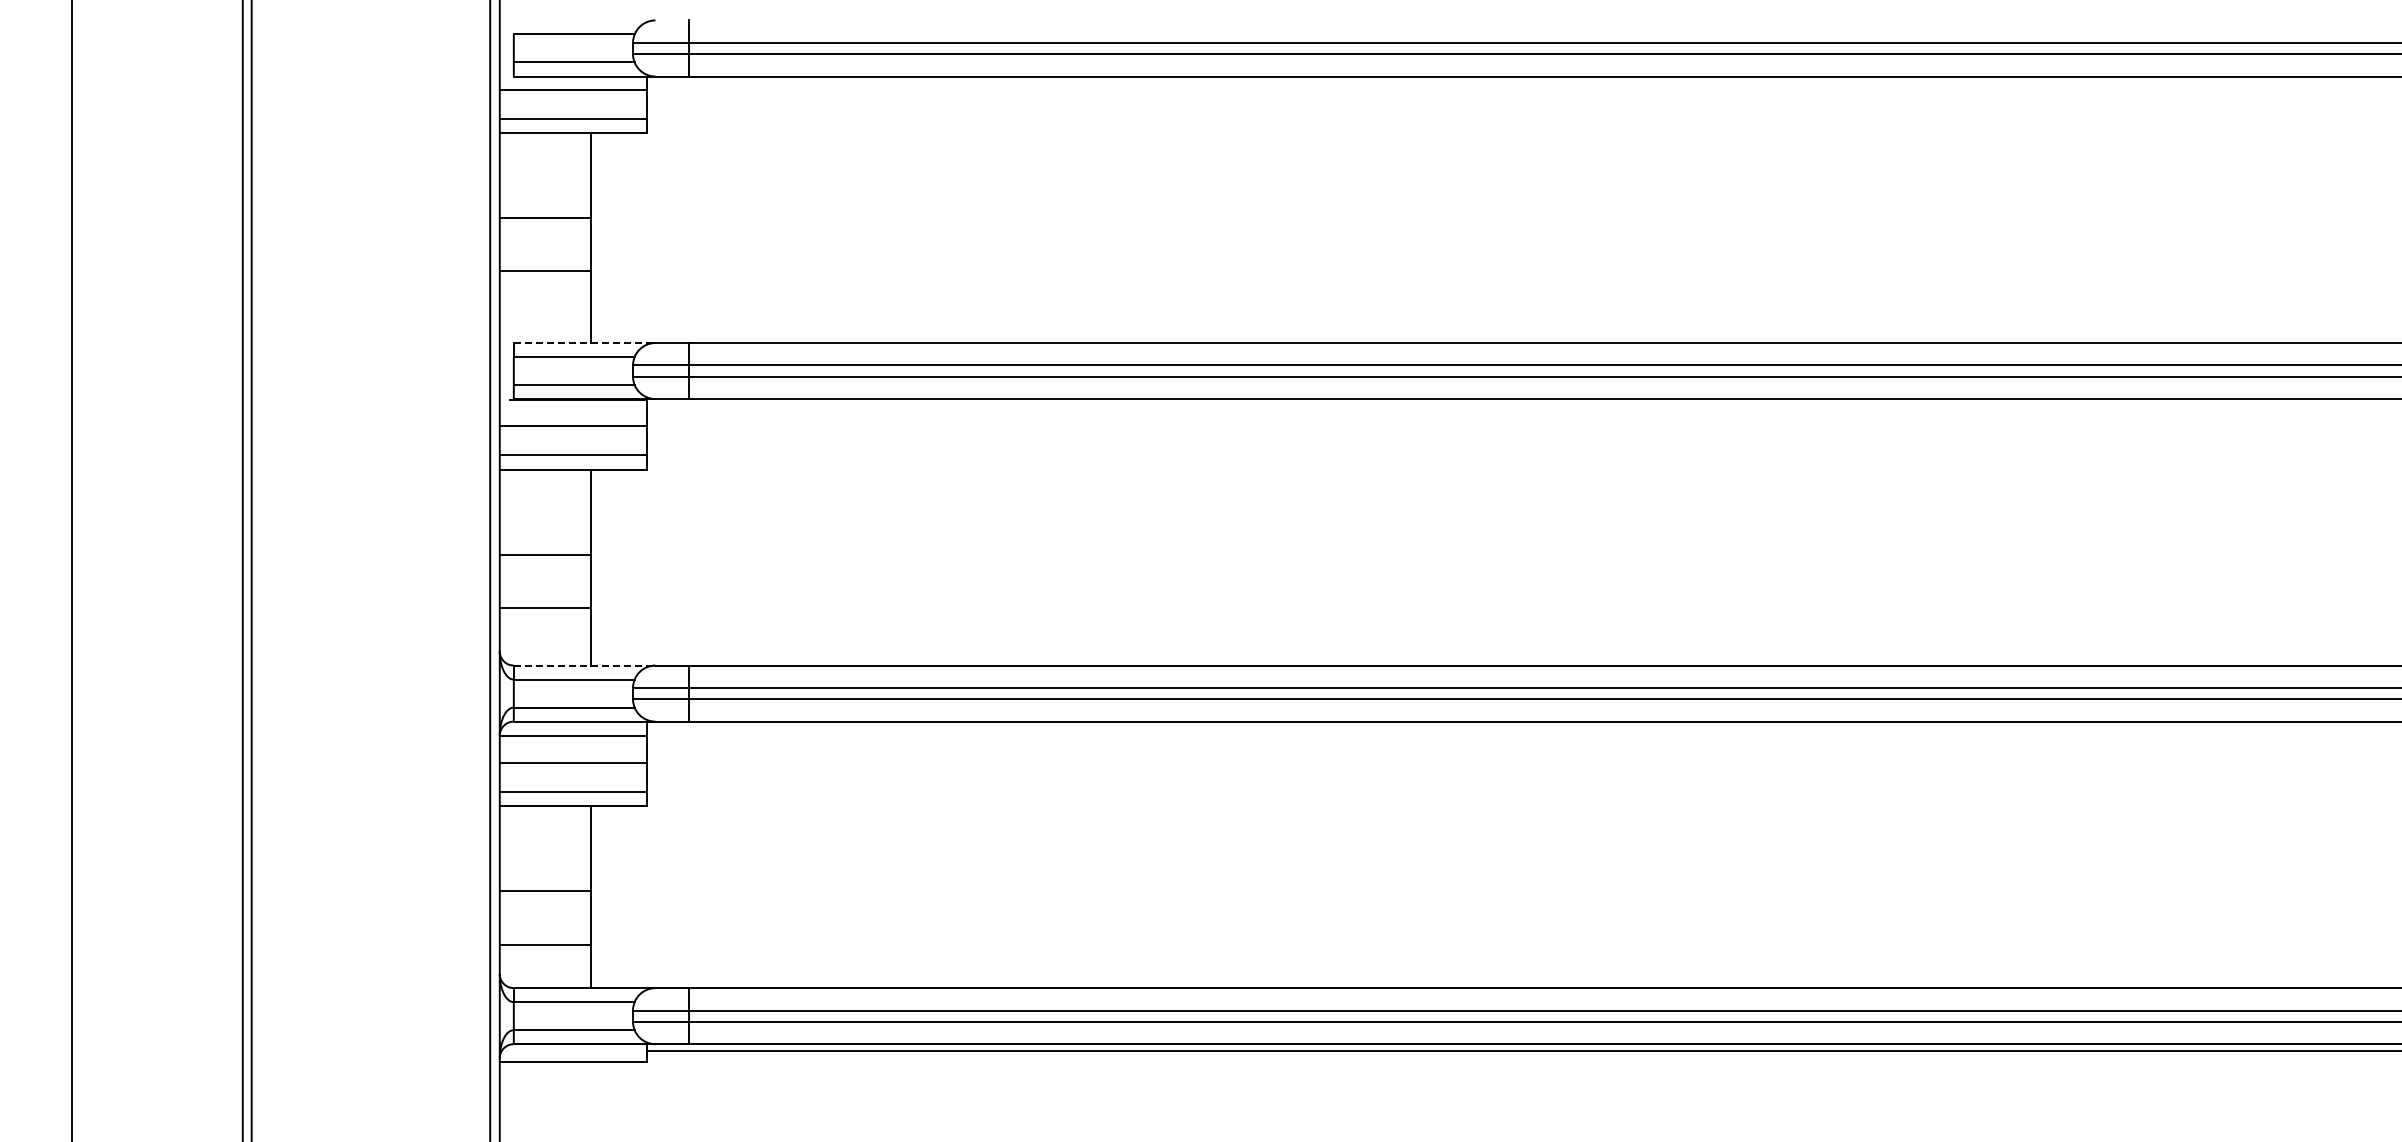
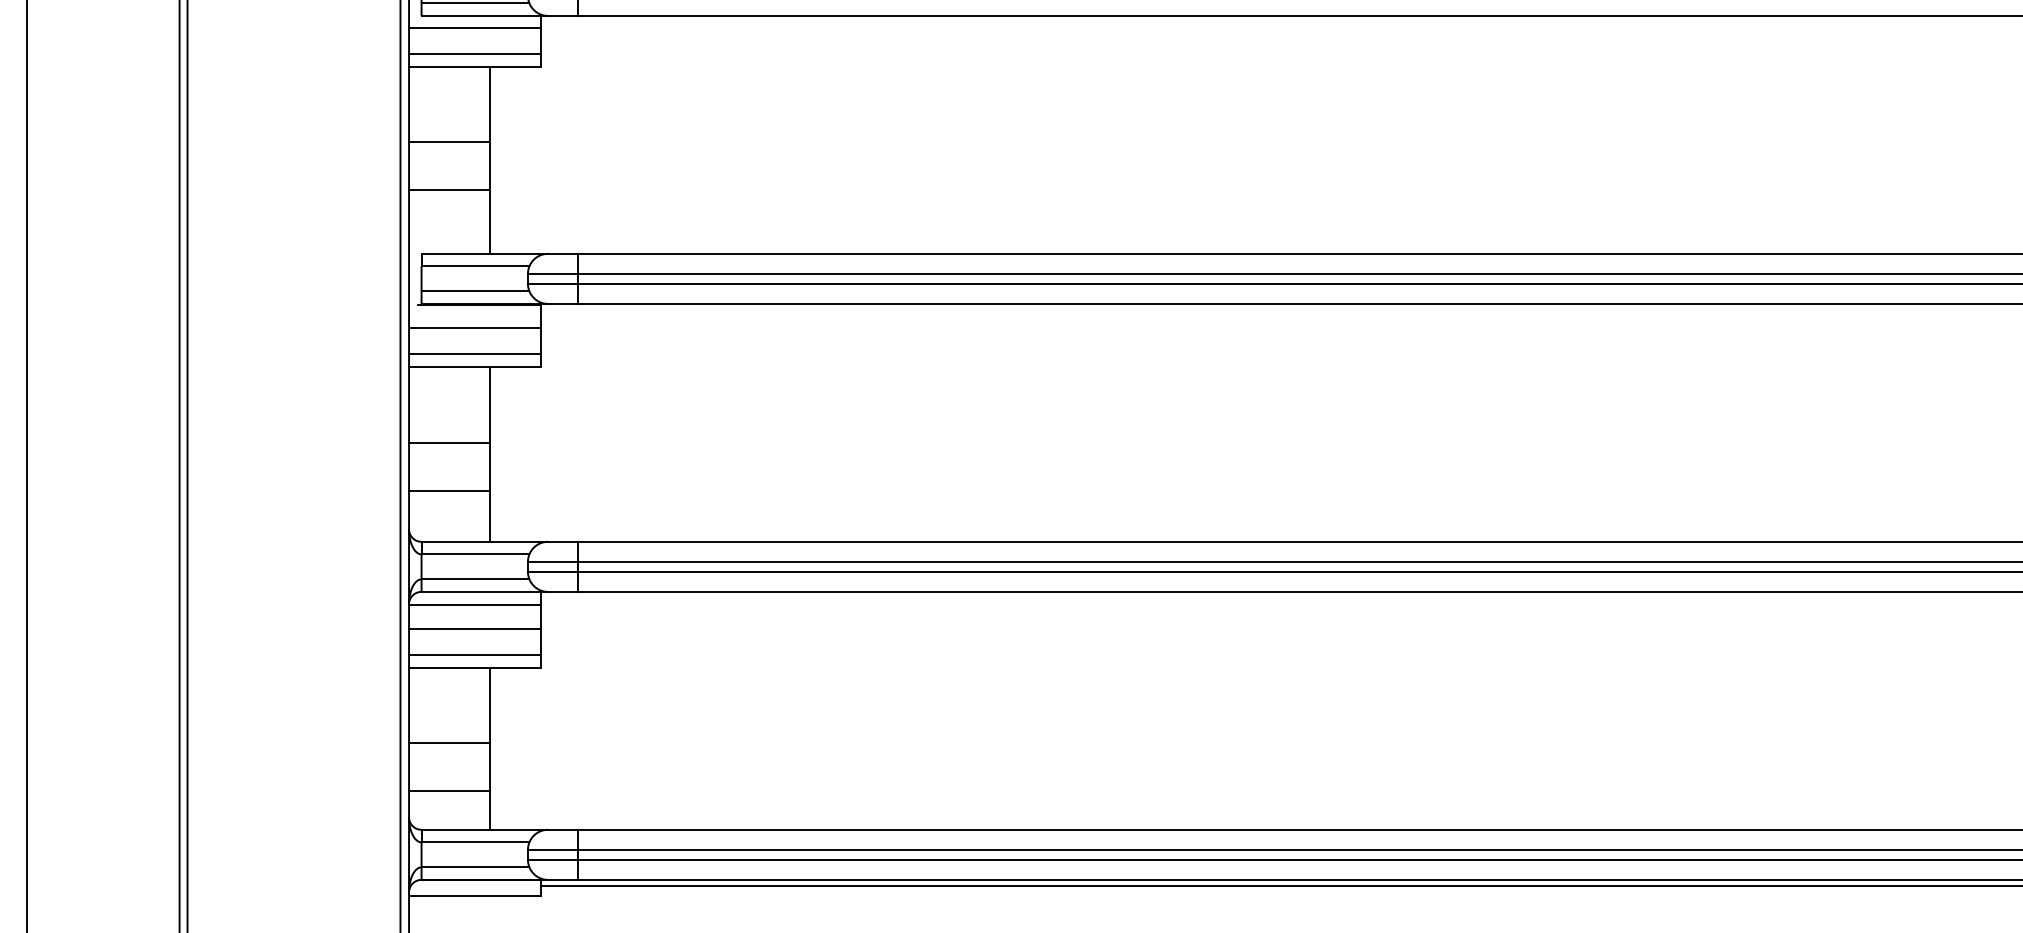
line: (584, 342) -> (484, 253), dashed -> solid
line: (584, 665) -> (484, 541), dashed -> solid

